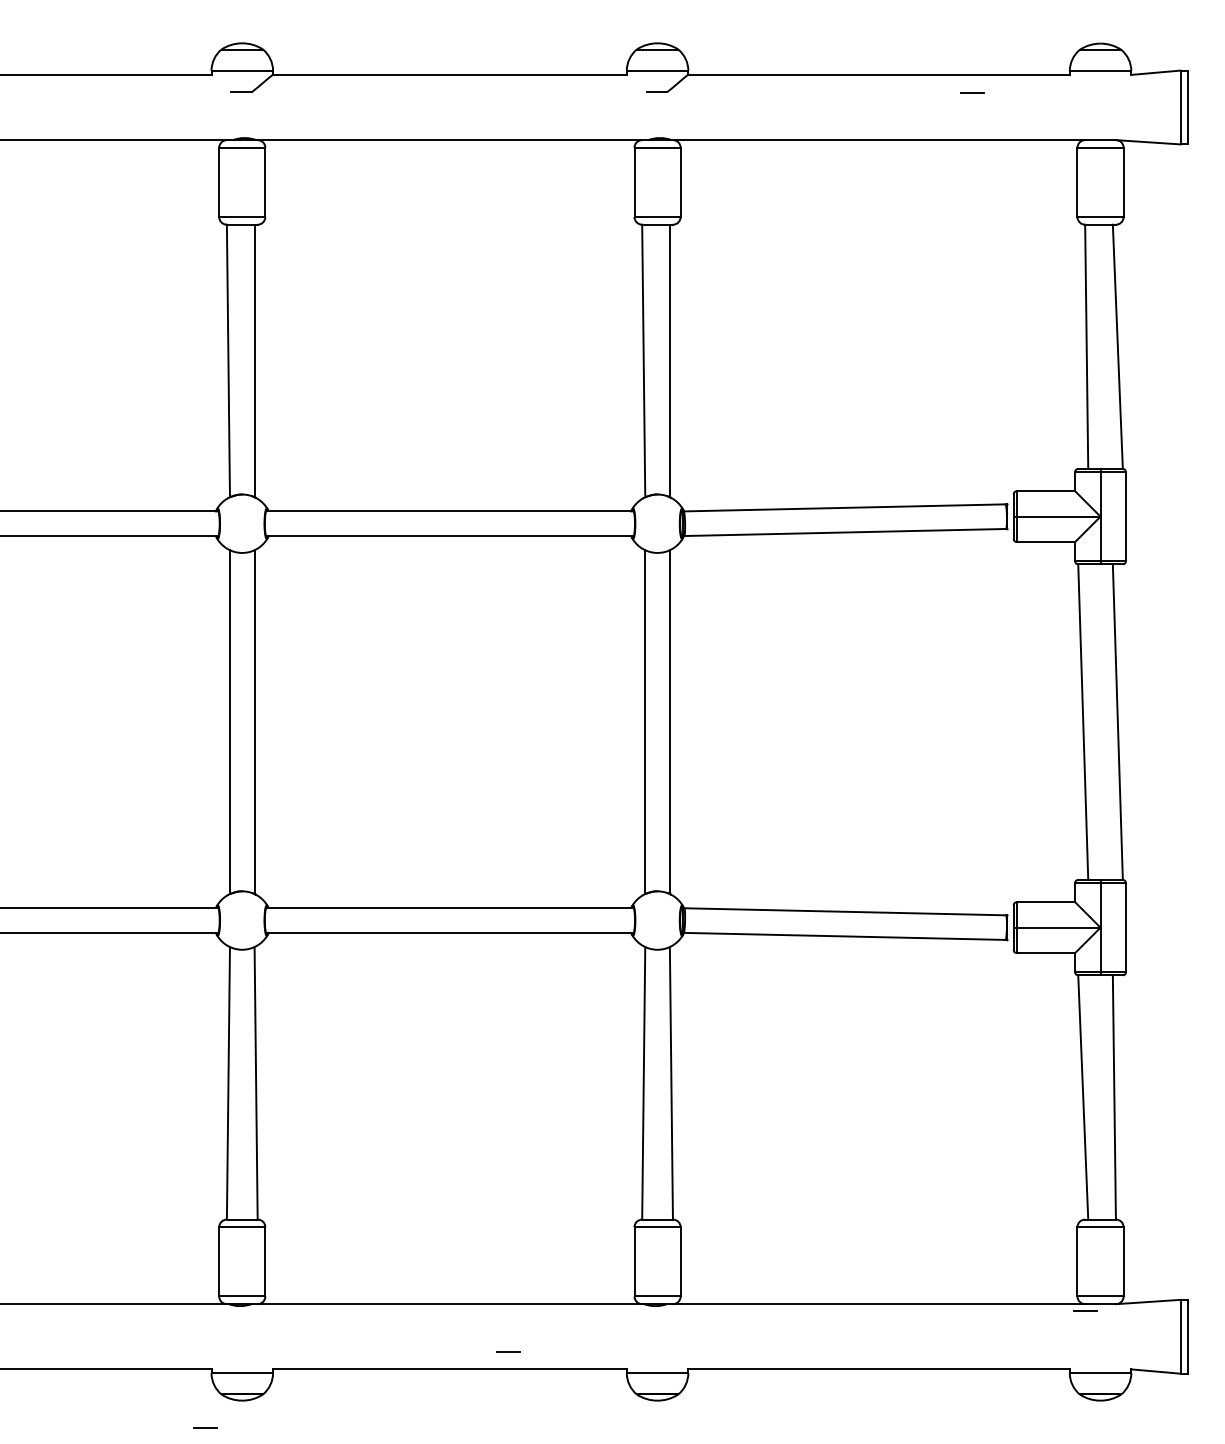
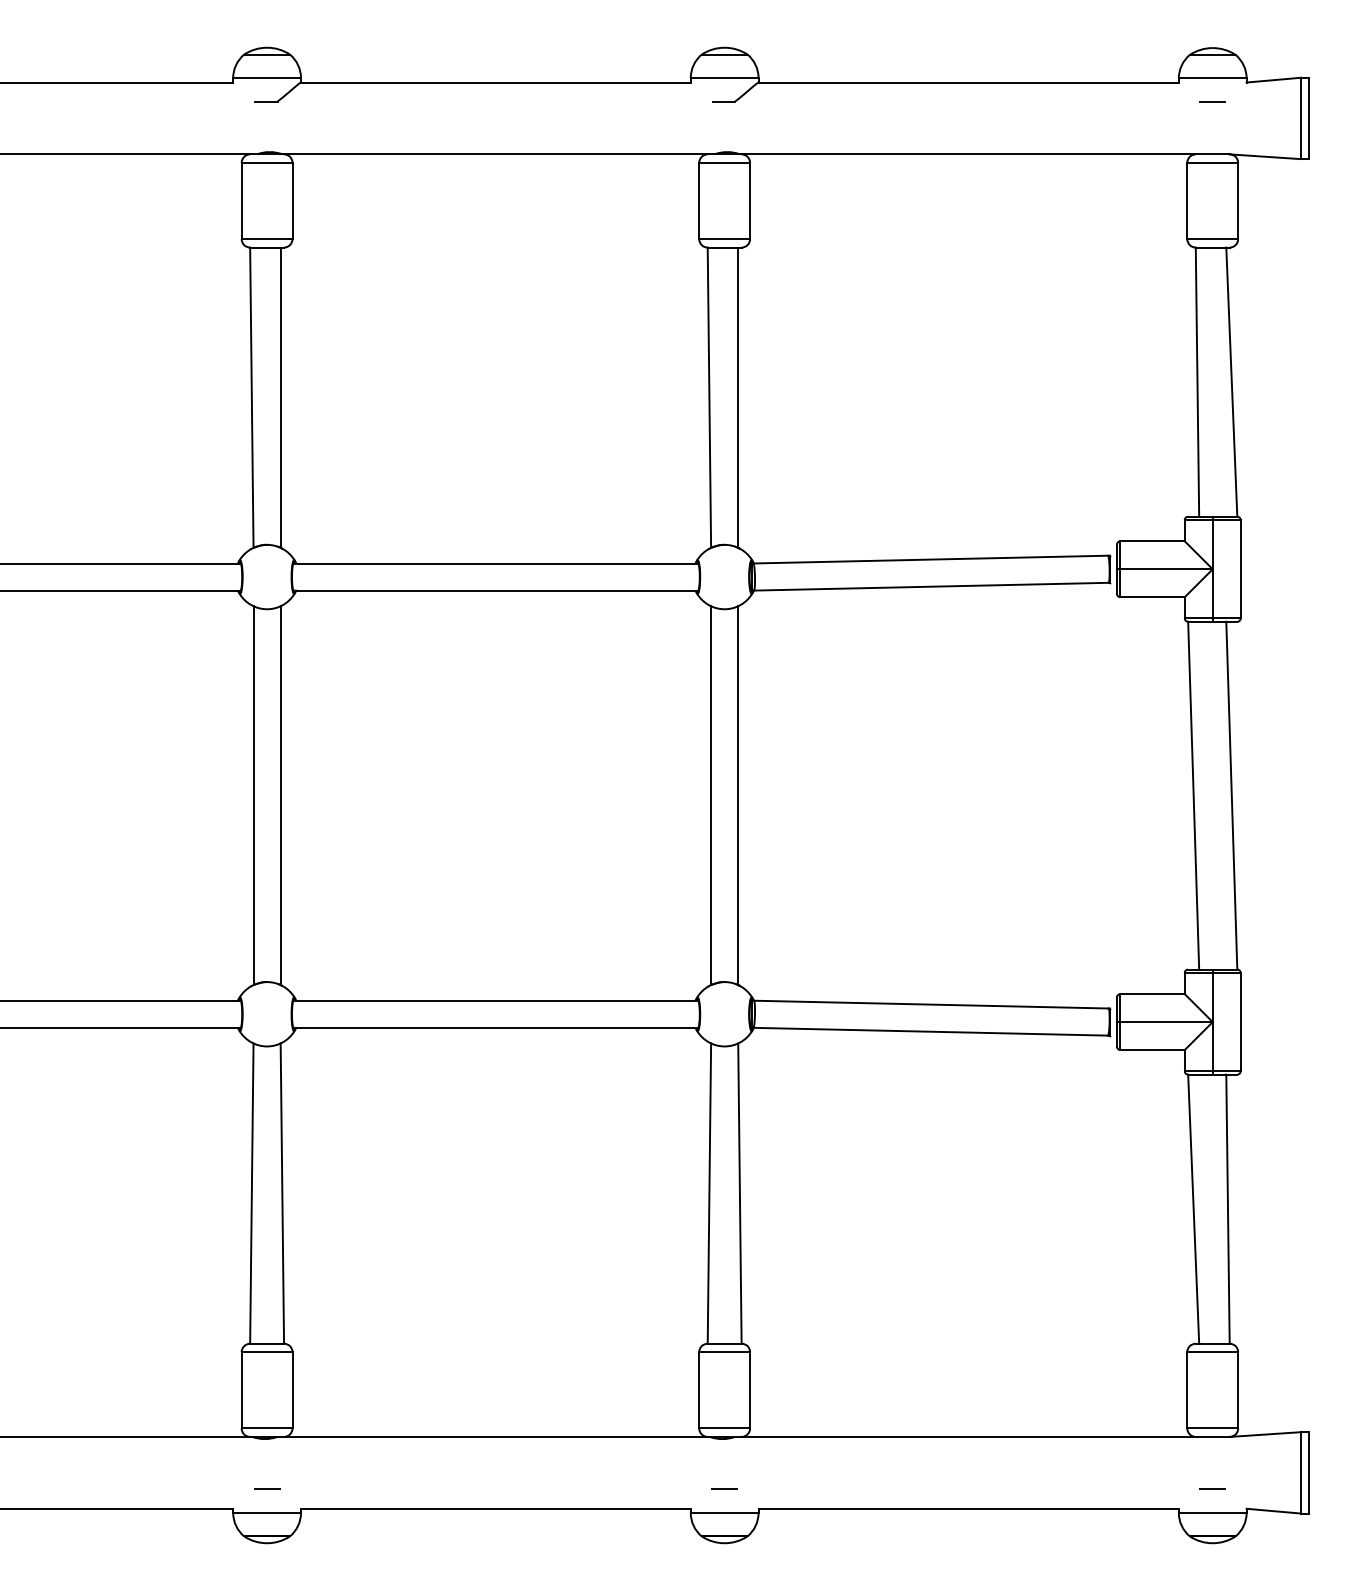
line: (972, 92) -> (1212, 101), moved
line: (1085, 1310) -> (1212, 1489), moved
line: (508, 1351) -> (724, 1489), moved
line: (205, 1427) -> (267, 1489), moved

